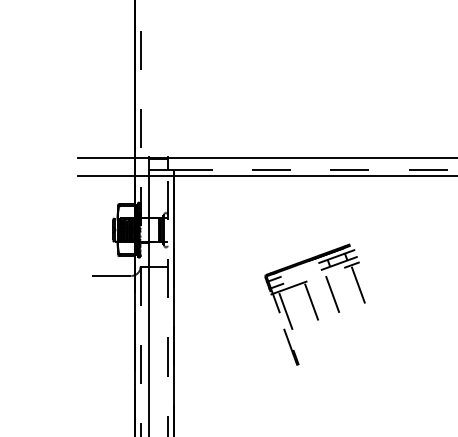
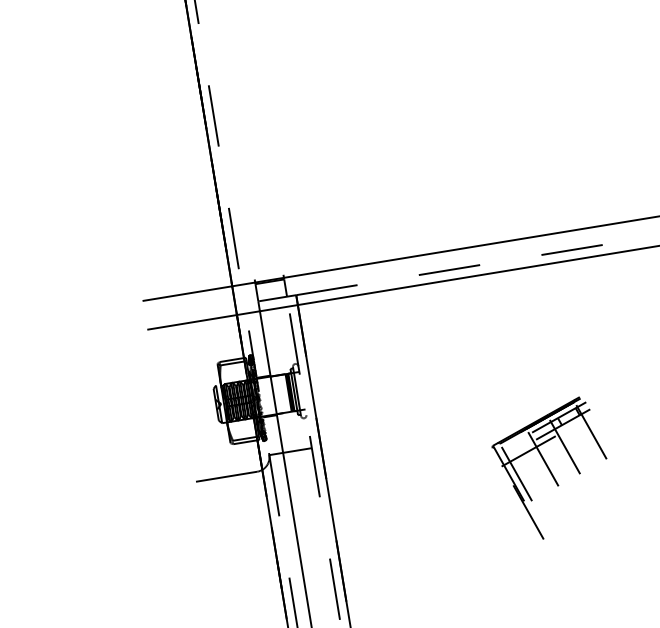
part: (314, 304) -> (551, 469), size x0.7

